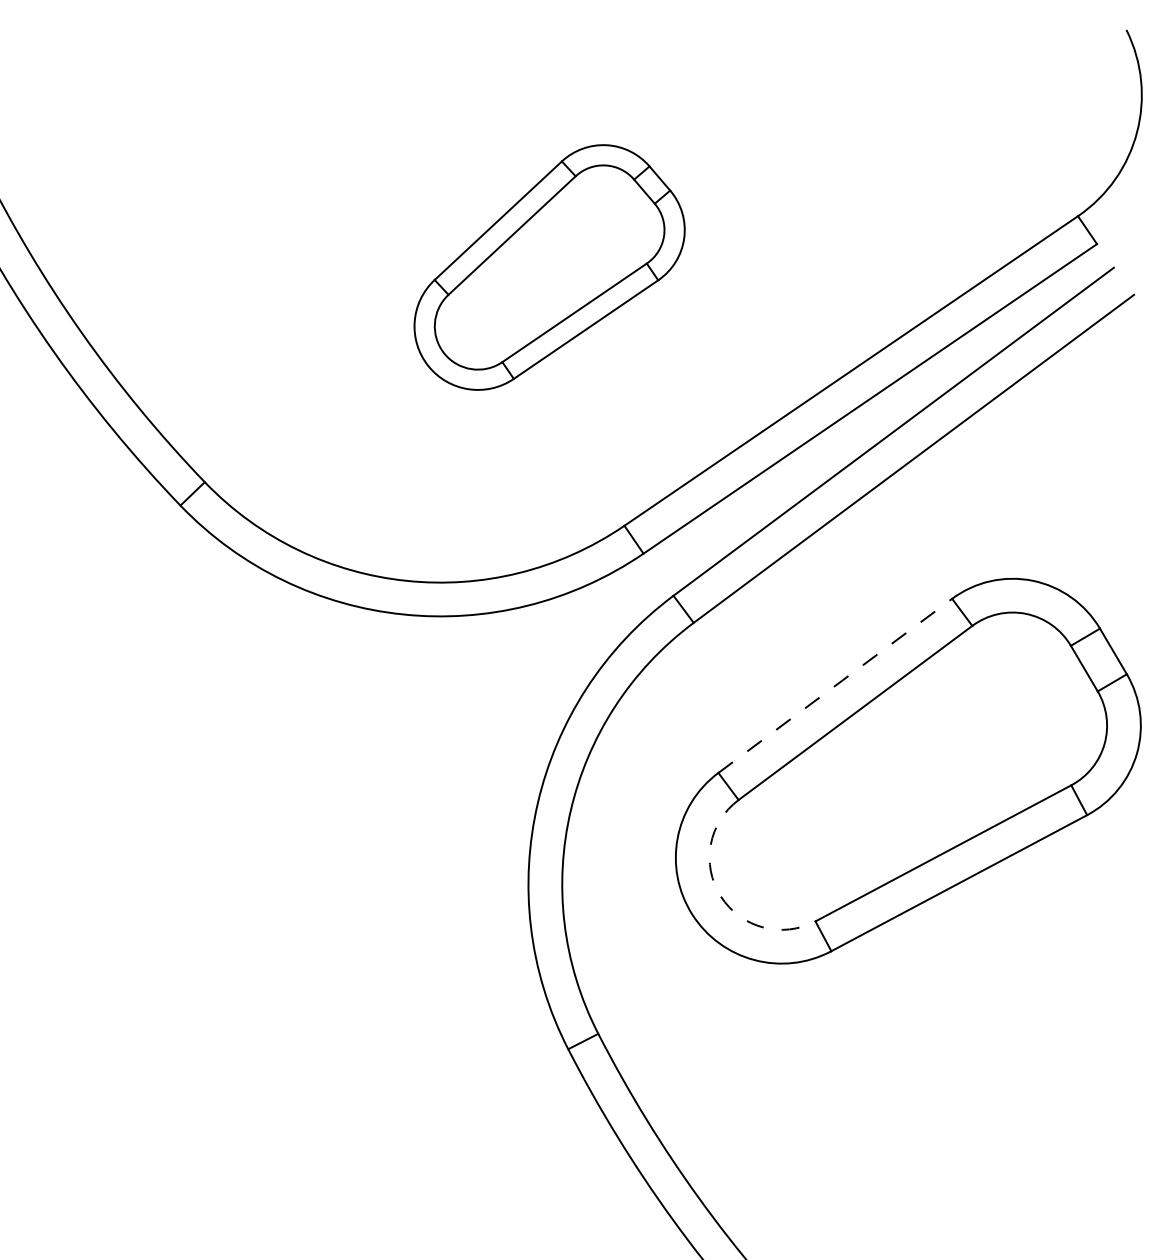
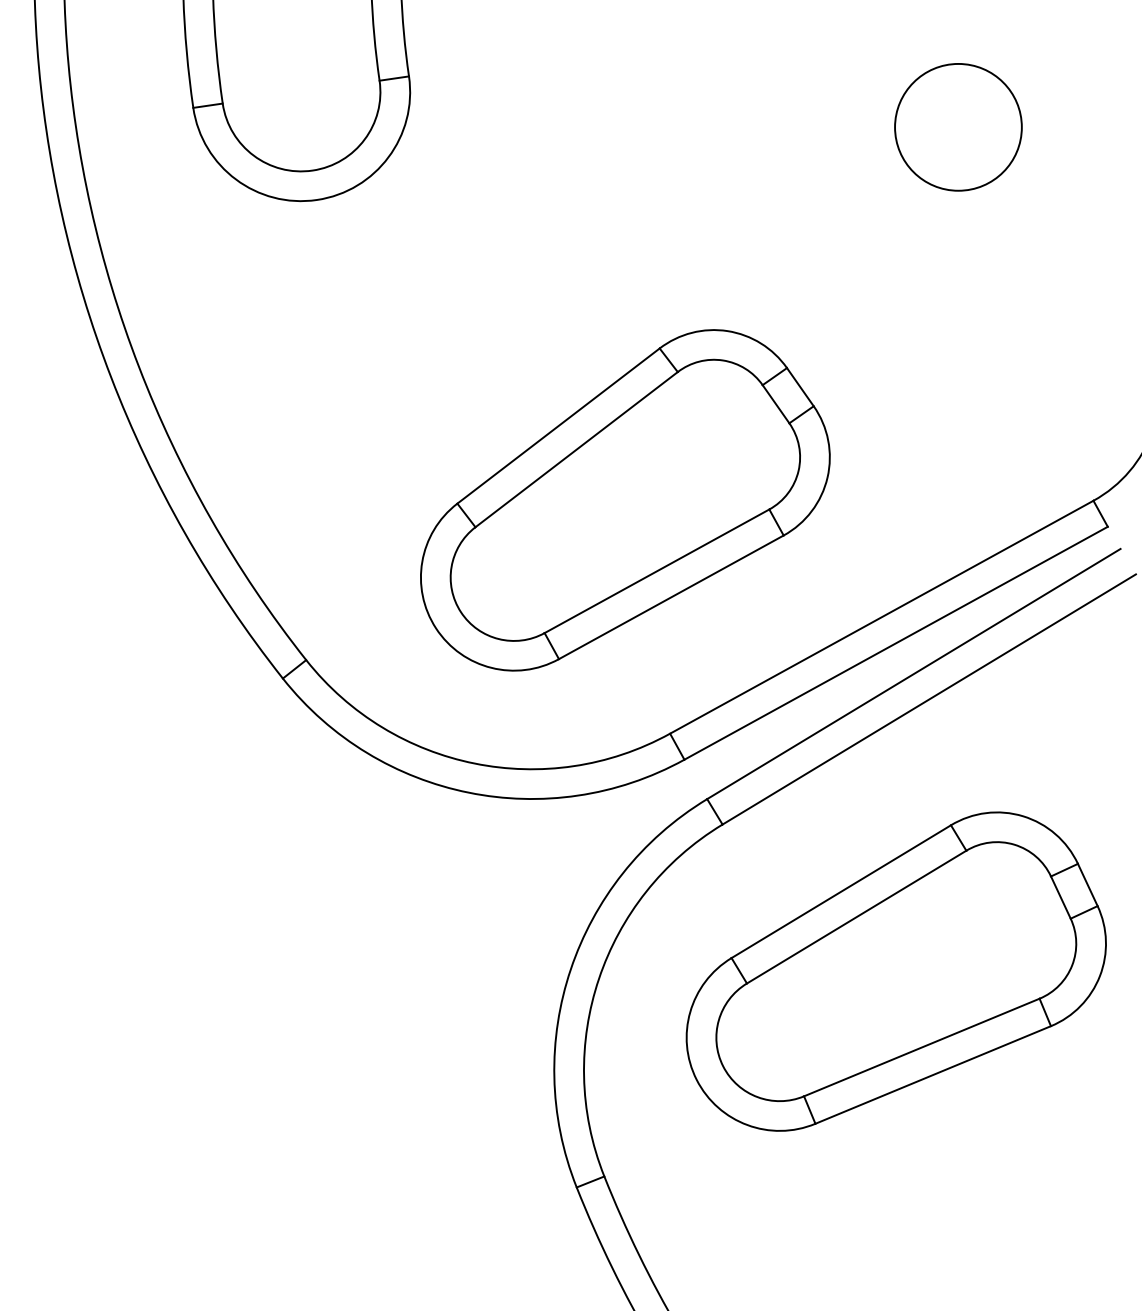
part: (548, 266) -> (625, 500), size x1.67
line: (835, 685) -> (841, 891), dashed -> solid
arc: (721, 896) -> (723, 1066), dashed -> solid

